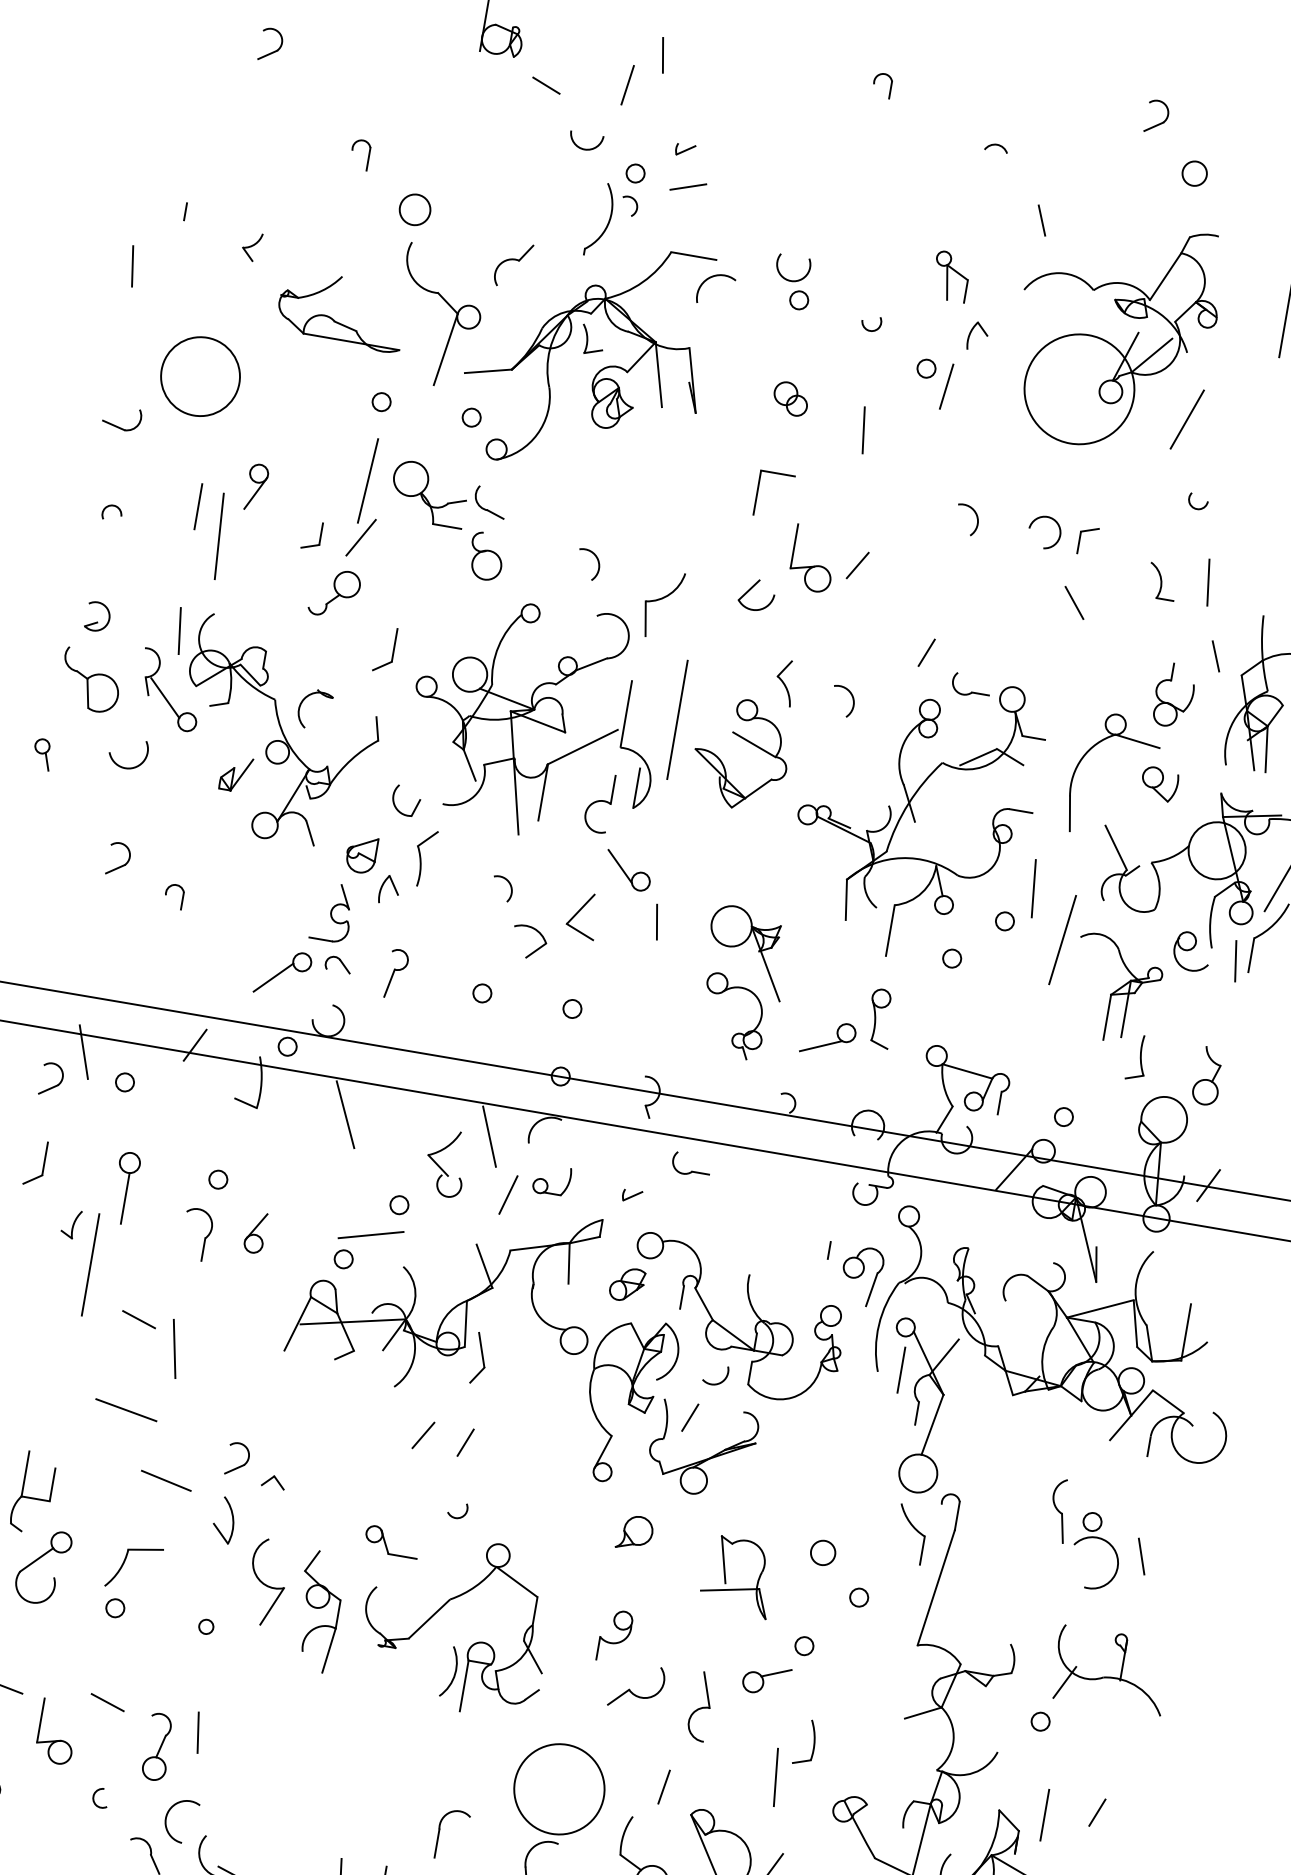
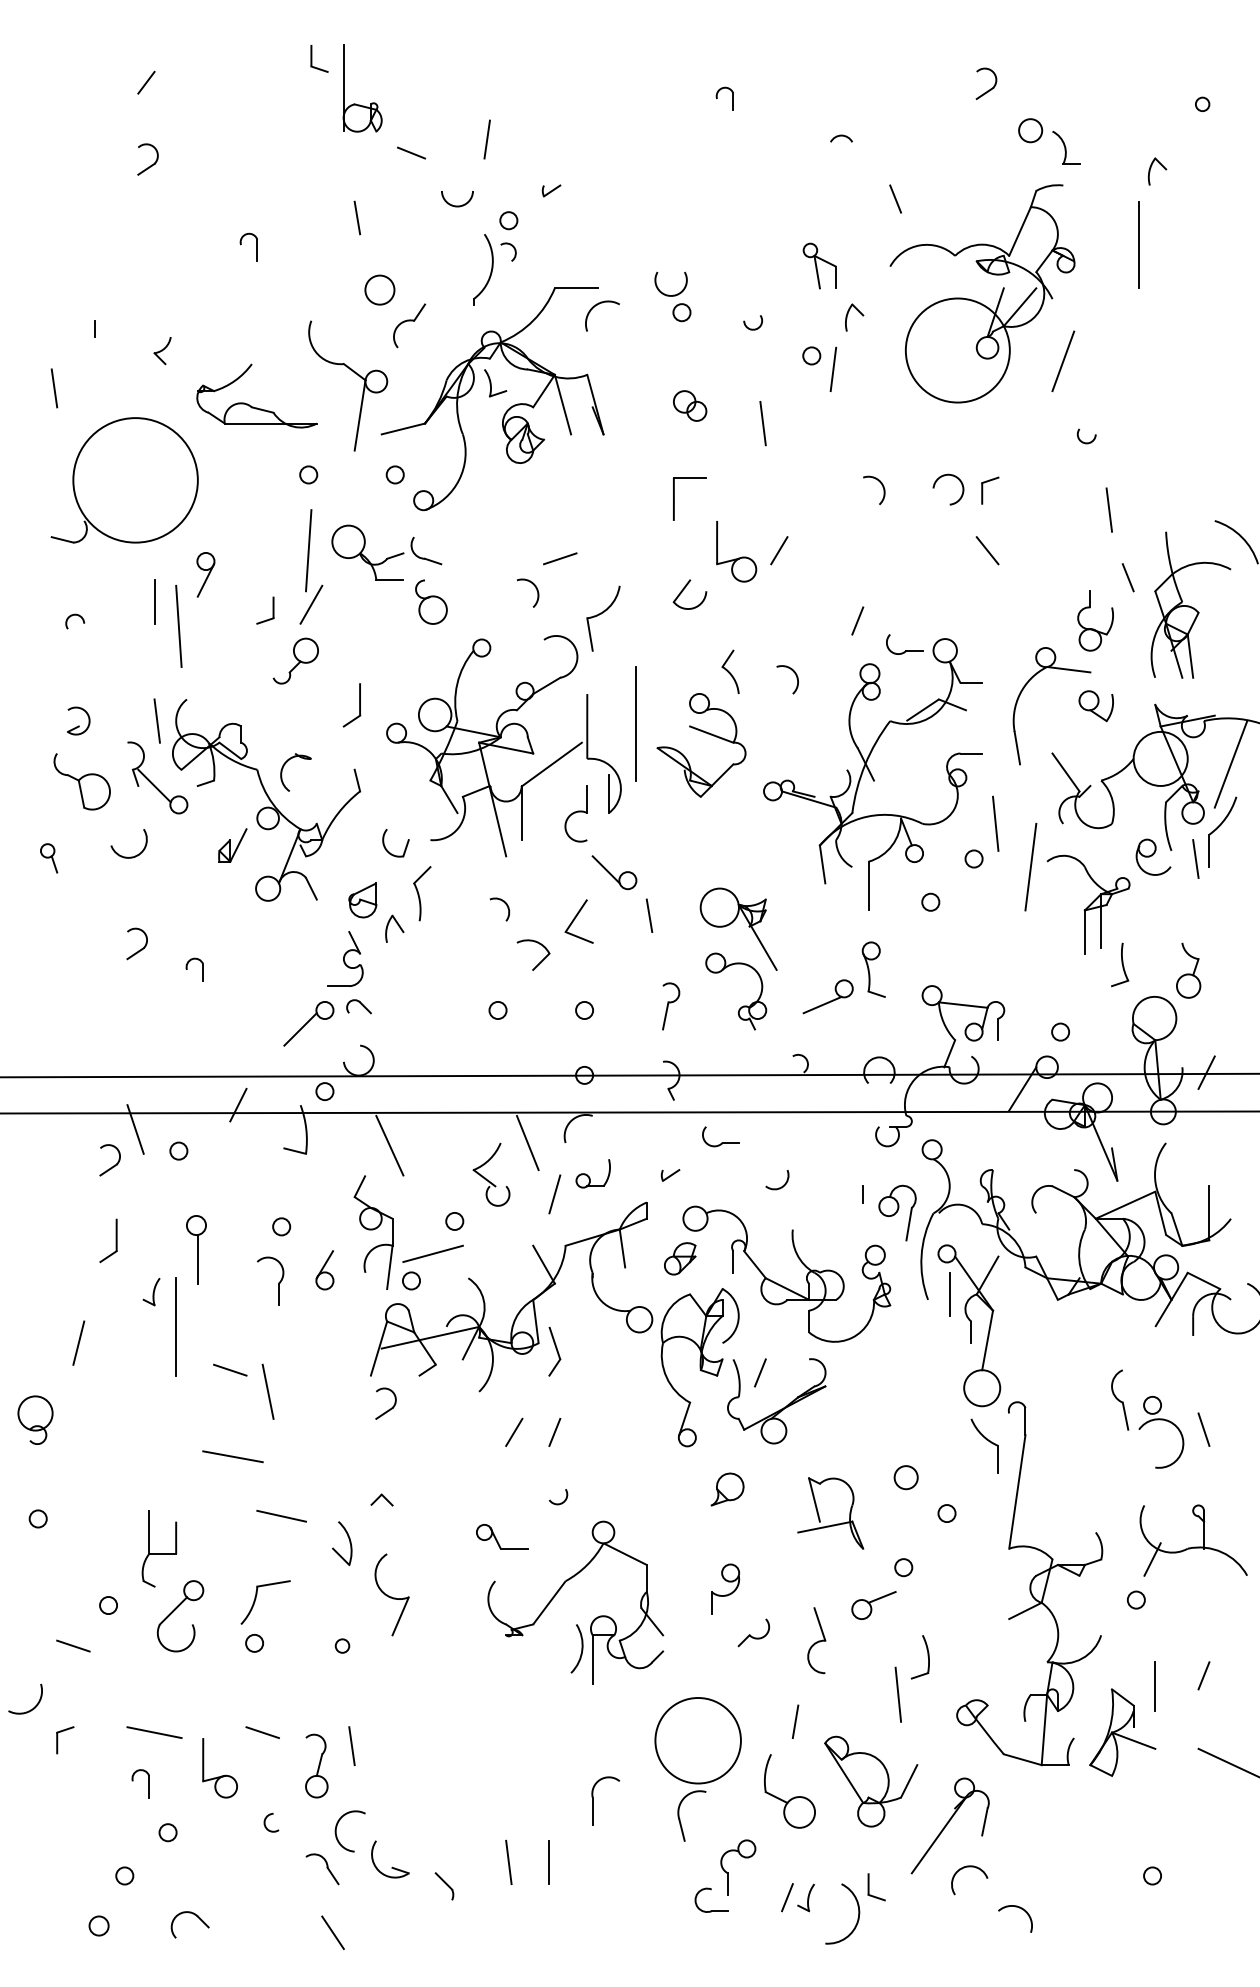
line: (663, 54) -> (357, 217), moved
line: (688, 186) -> (560, 558), moved
circle: (414, 209) -> (379, 289), moved
circle: (200, 376) -> (135, 480), size x1.67
part: (1162, 581) -> (1066, 147), moved
part: (397, 974) -> (671, 1006), moved
arc: (720, 1381) -> (782, 1185), moved
part: (239, 1465) -> (388, 1409), moved
part: (318, 1611) -> (373, 1232), moved
part: (636, 1686) -> (753, 1632), size x0.62

